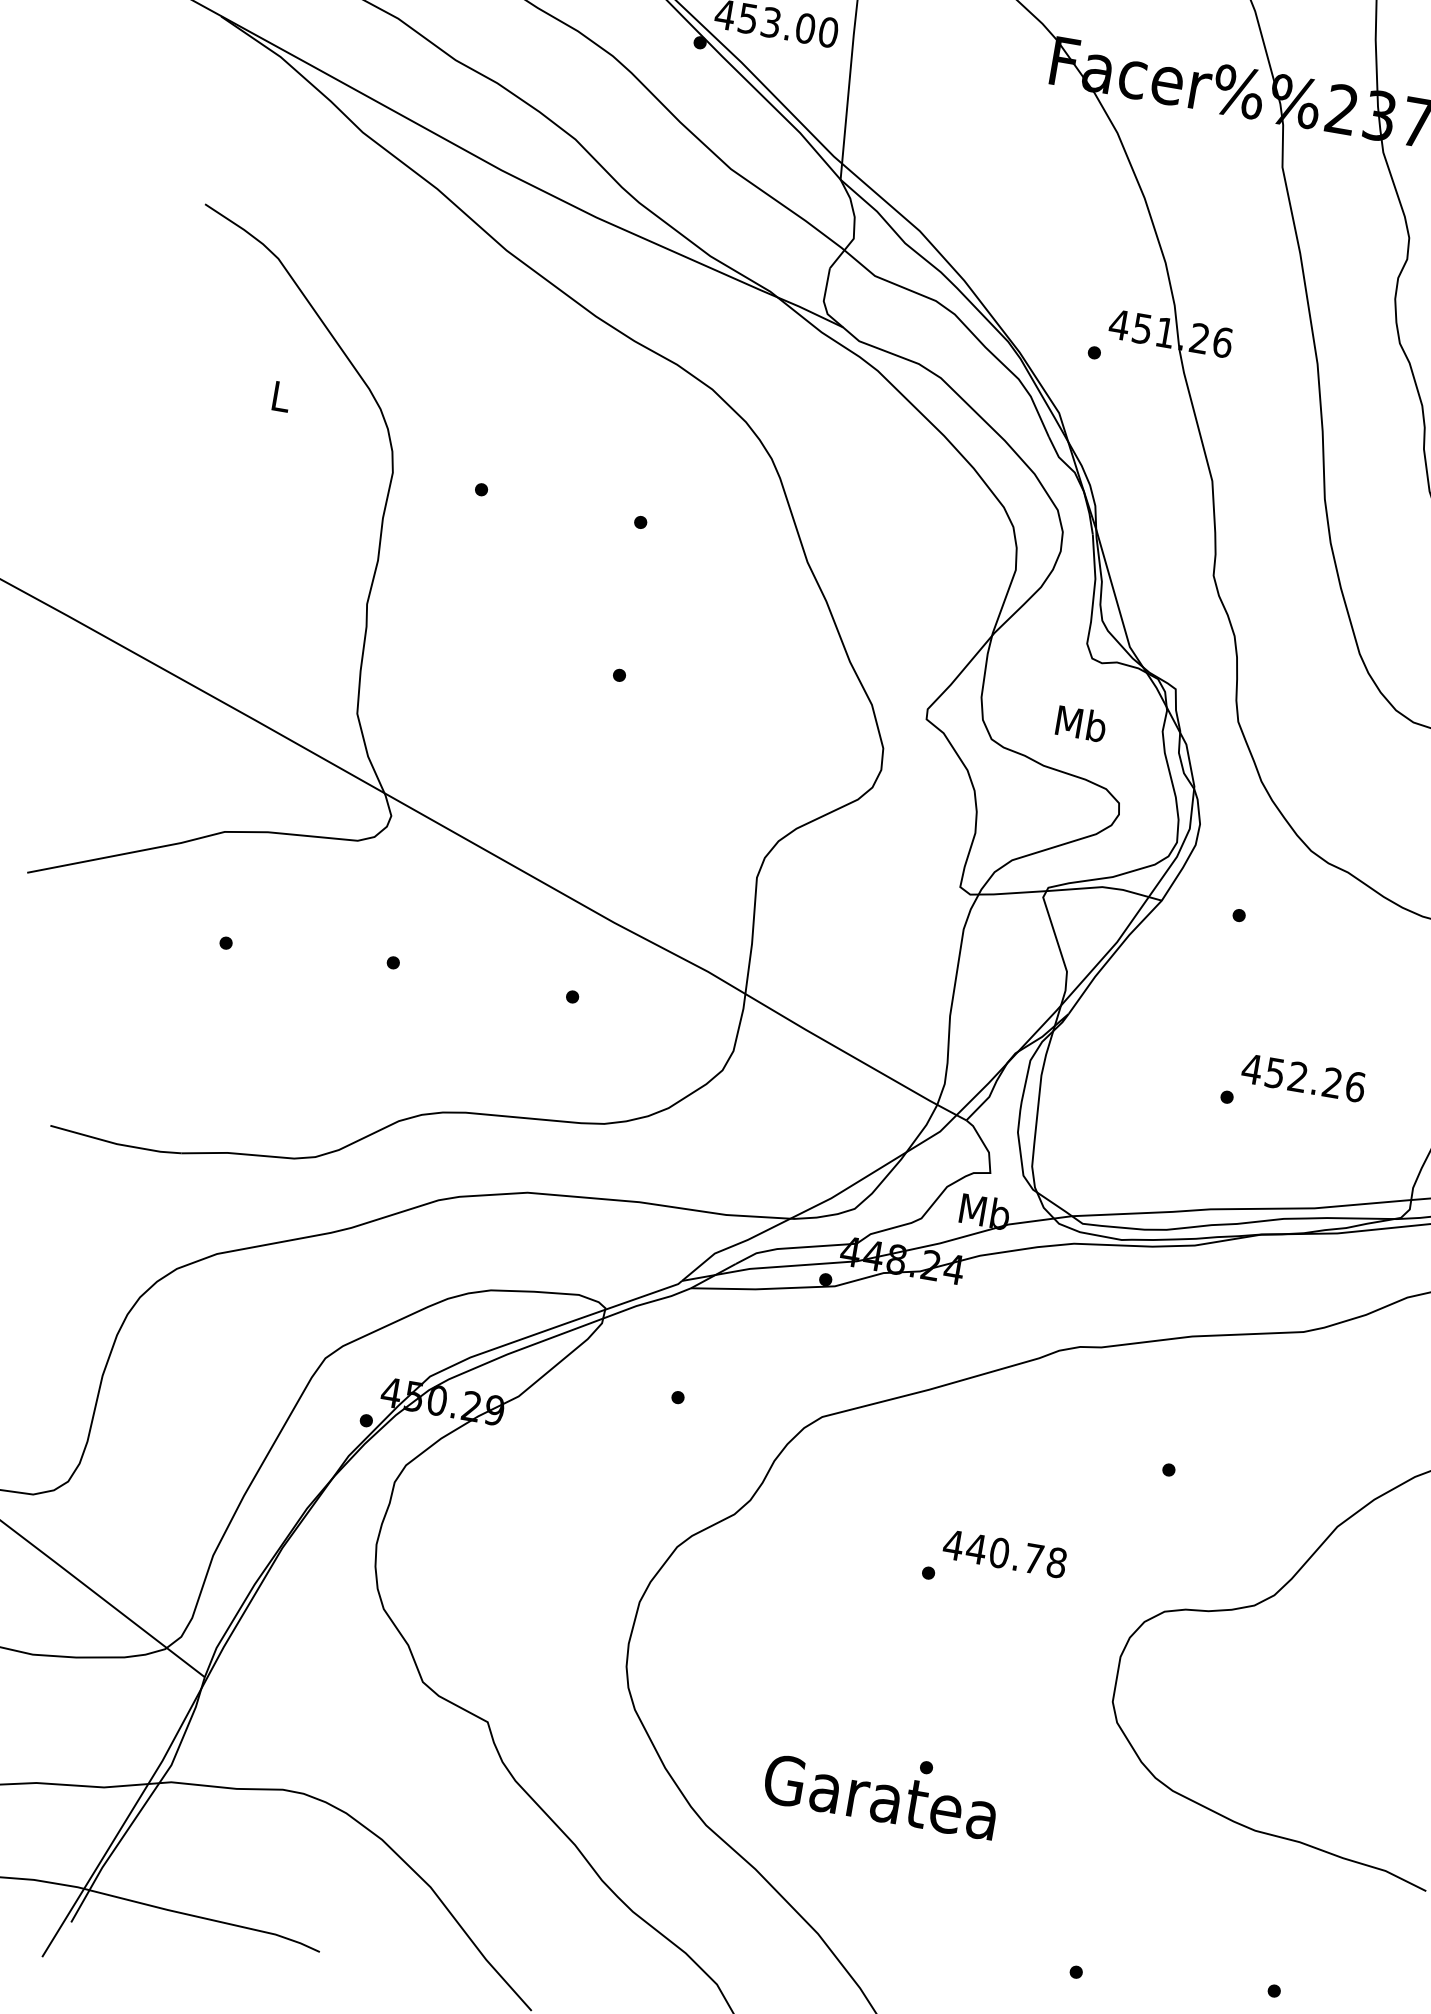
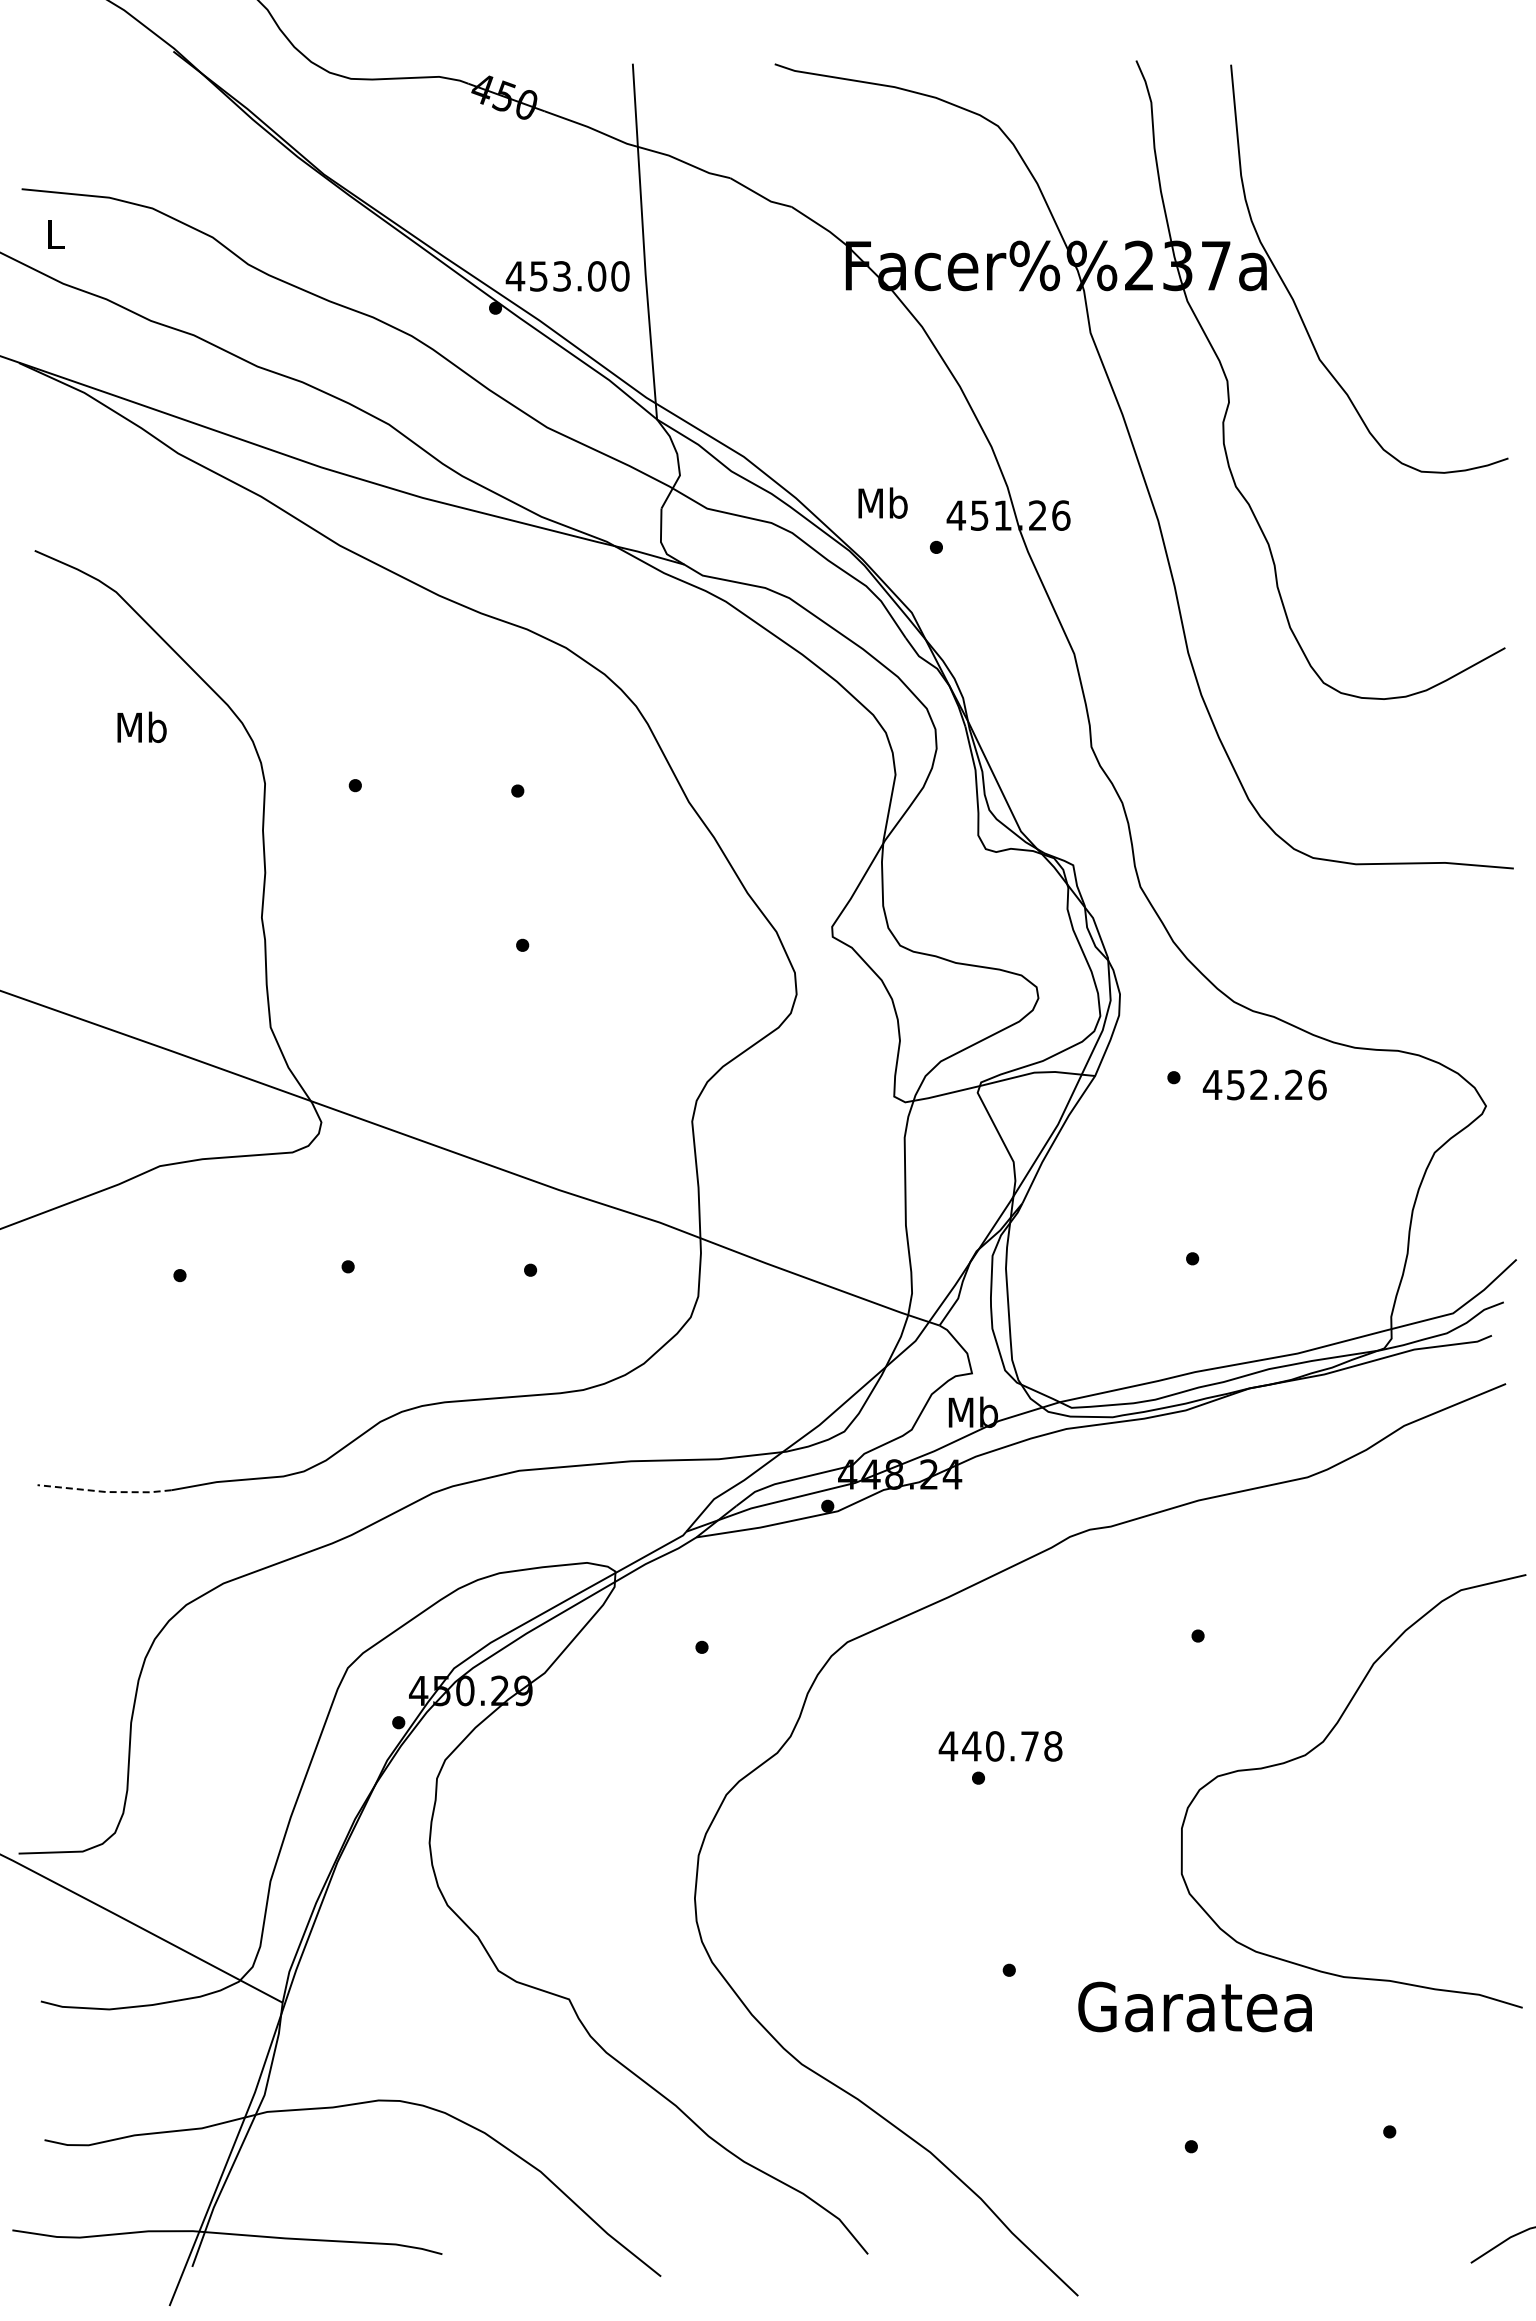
text: (280, 396) -> (141, 727), L -> Mb
text: (1080, 722) -> (882, 502), moved
text: (1303, 1077) -> (1264, 1084), moved
line: (116, 1143) -> (105, 1491), solid -> dashed
text: (1004, 1554) -> (1000, 1746), moved
text: (880, 1796) -> (1194, 2006), moved

